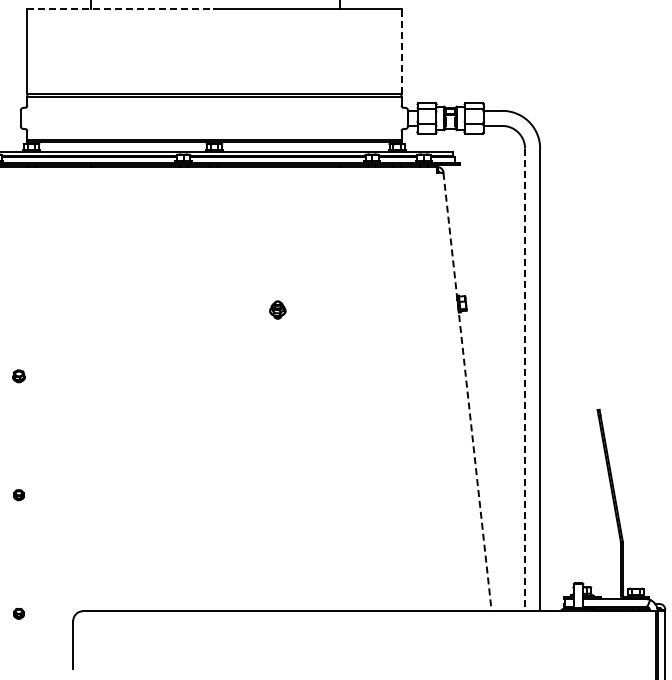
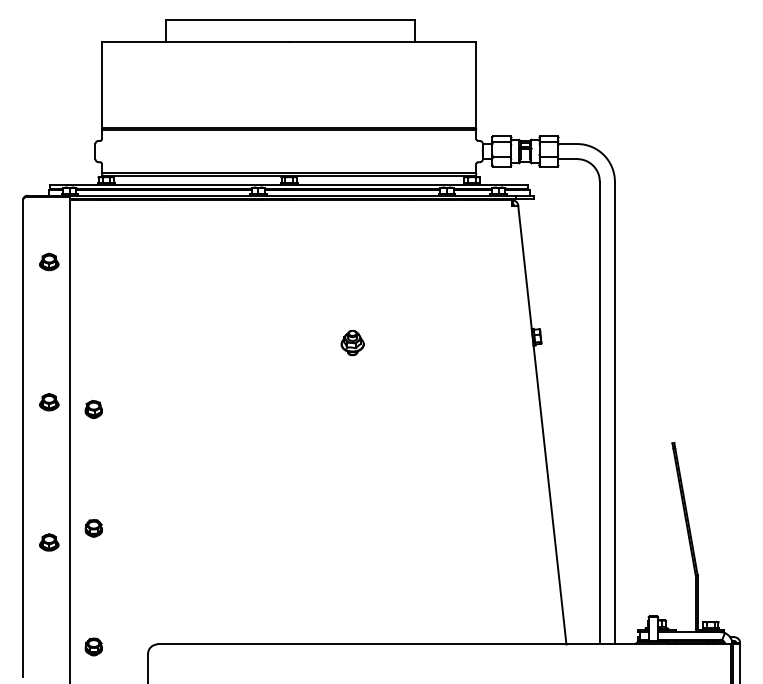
line: (120, 9) -> (195, 42), dashed -> solid
line: (401, 51) -> (476, 84), dashed -> solid
part: (277, 310) -> (352, 343), size x1.43
part: (18, 376) -> (93, 409), size x1.43
line: (524, 380) -> (599, 413), dashed -> solid
line: (467, 392) -> (542, 425), dashed -> solid
part: (18, 495) -> (93, 528), size x1.67
part: (18, 613) -> (93, 646), size x1.67

